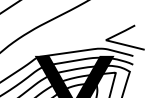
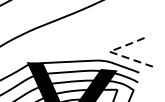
line: (108, 40) -> (112, 52), solid -> dashed

